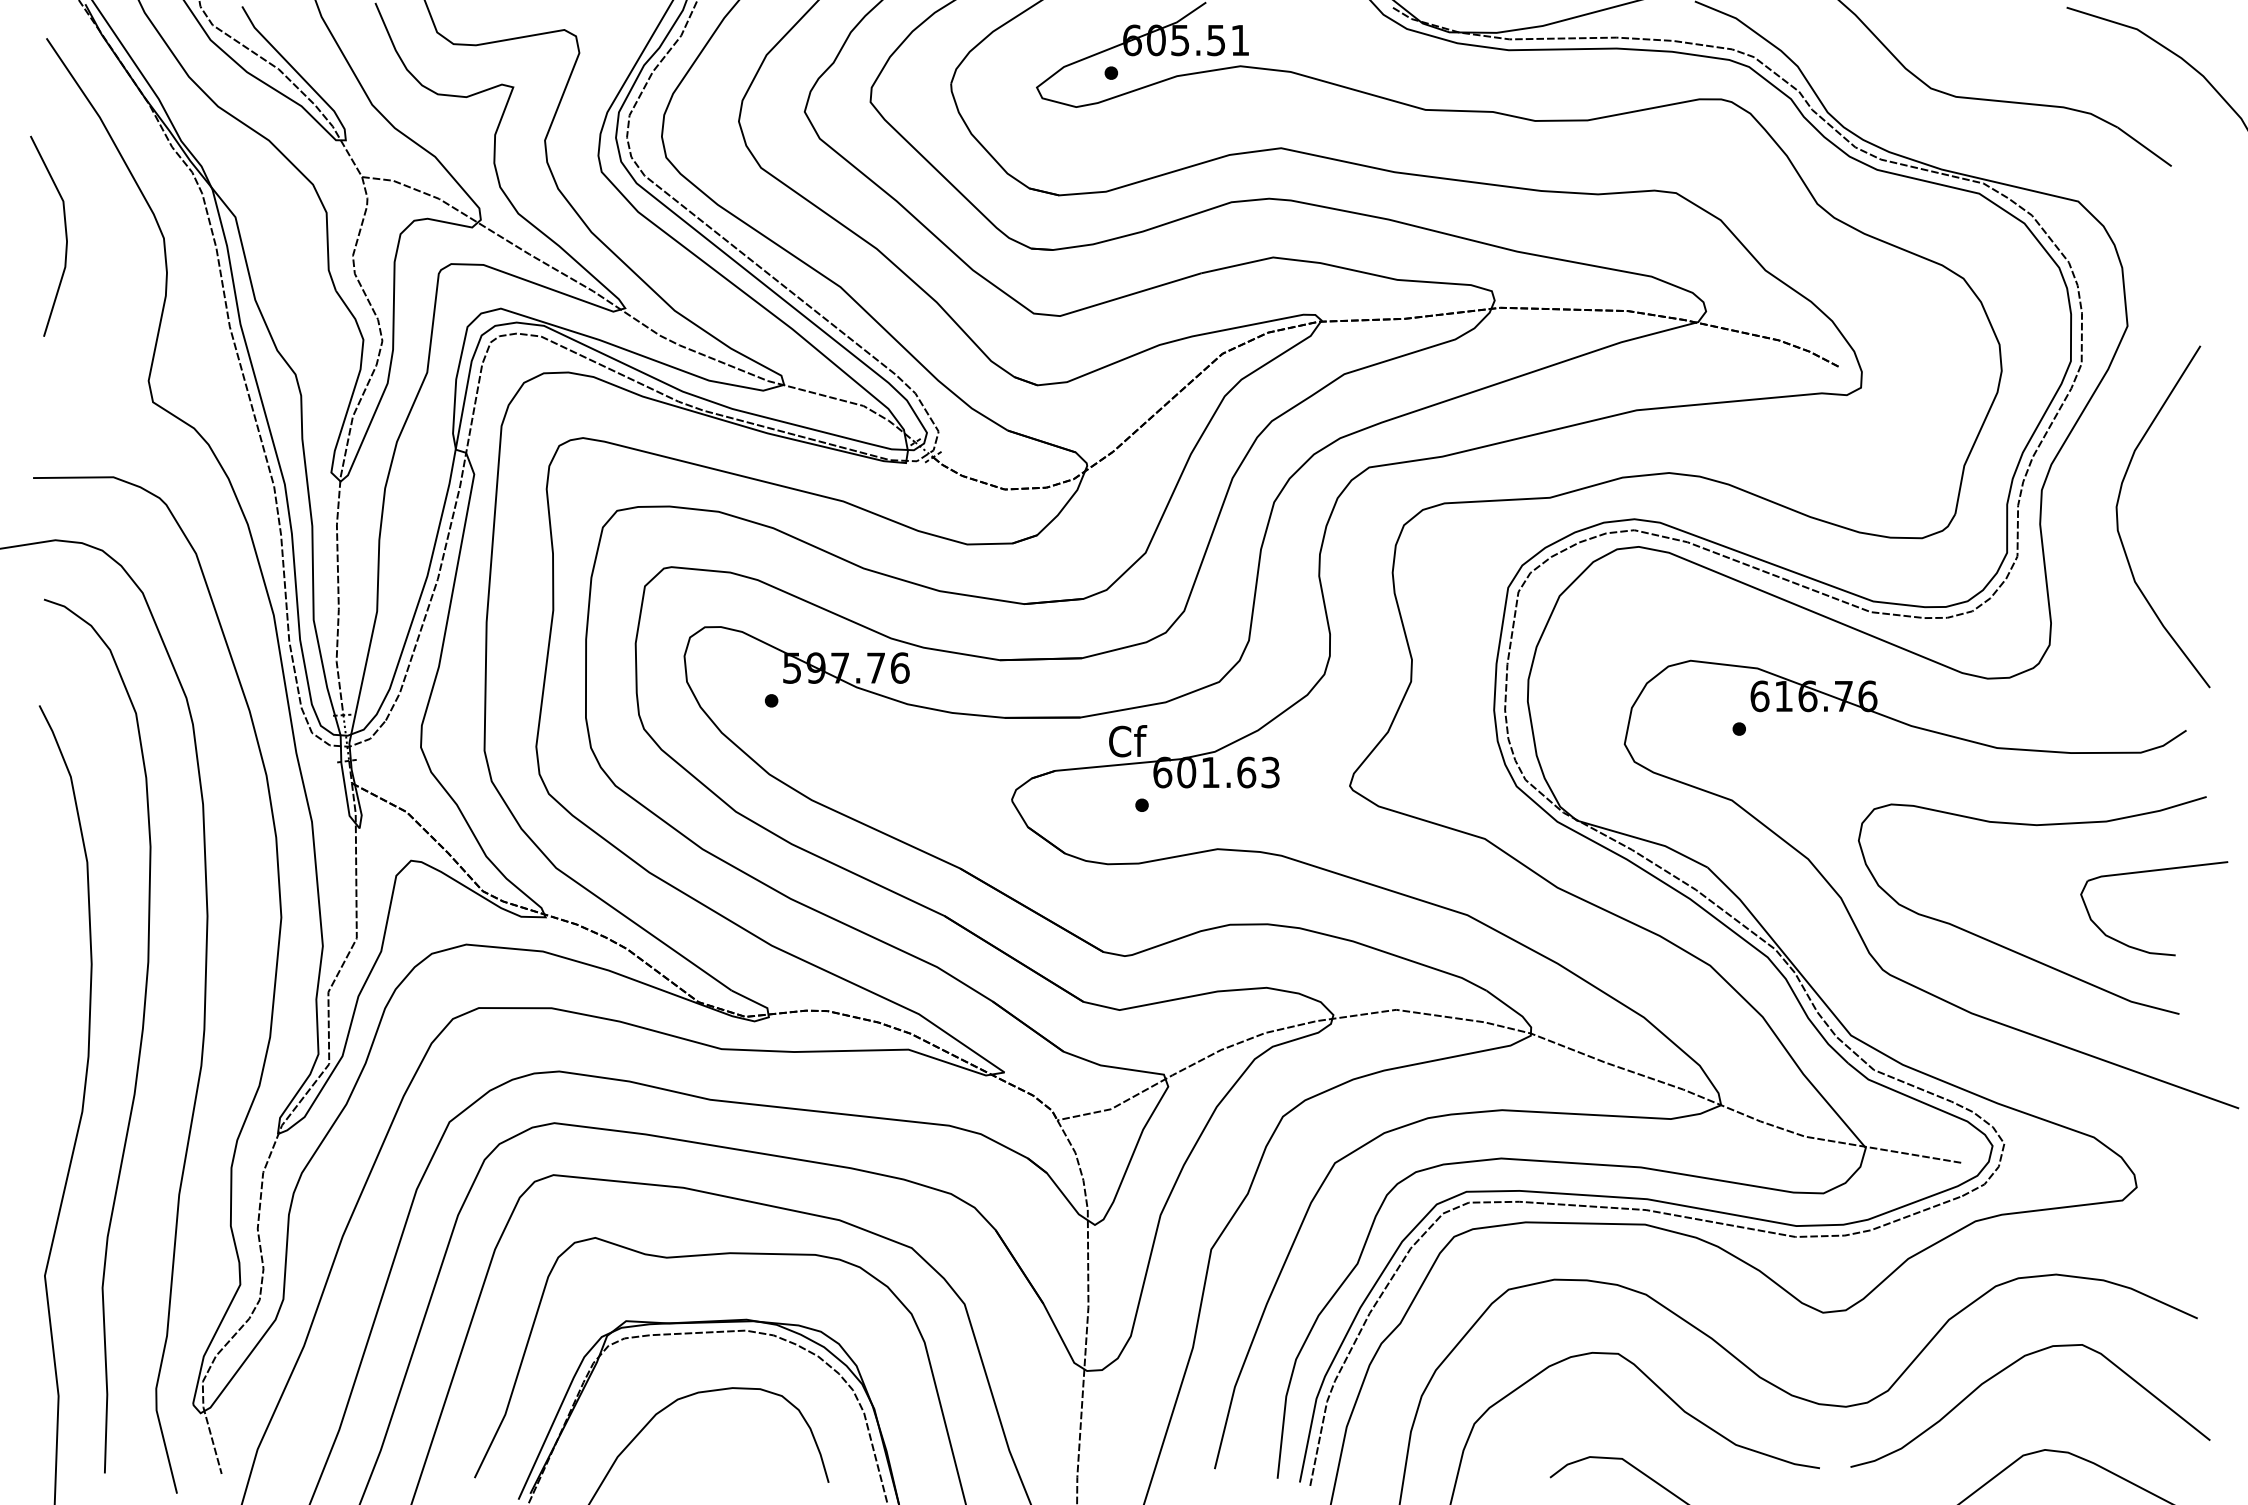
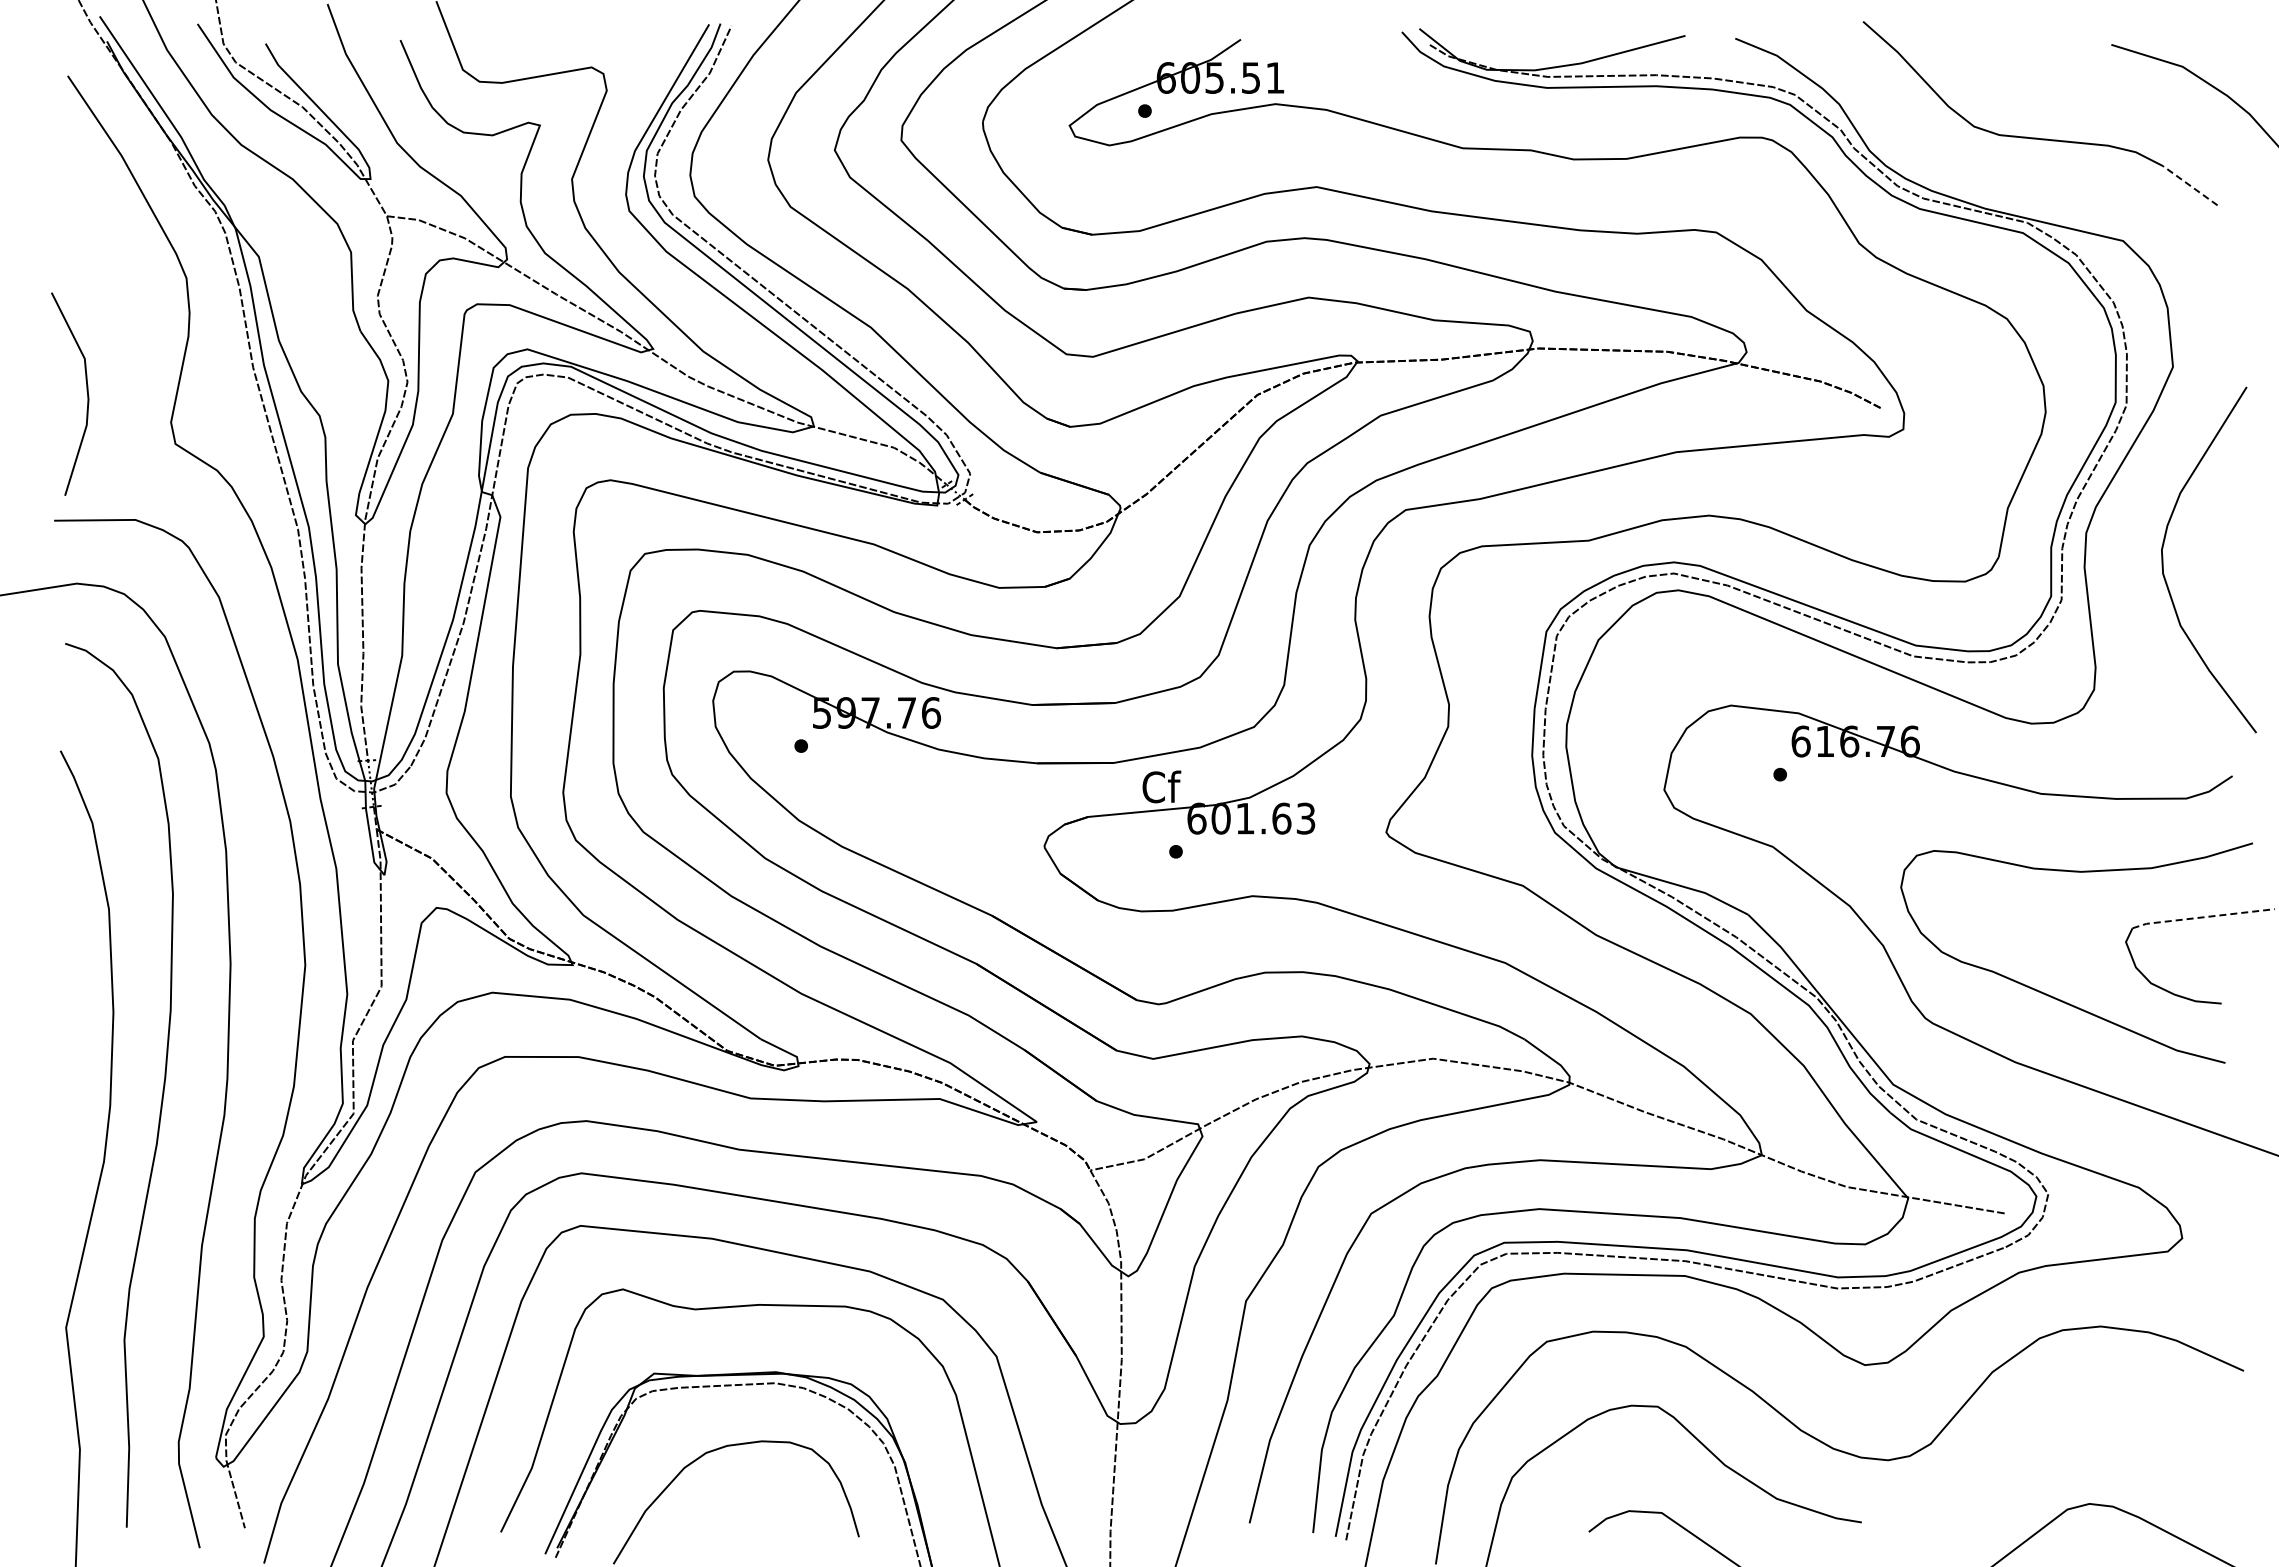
line: (2144, 146) -> (2190, 185), solid -> dashed
line: (65, 233) -> (86, 391), moved
line: (2156, 870) -> (2202, 917), solid -> dashed
curve: (2006, 1369) -> (2050, 1422), removed

